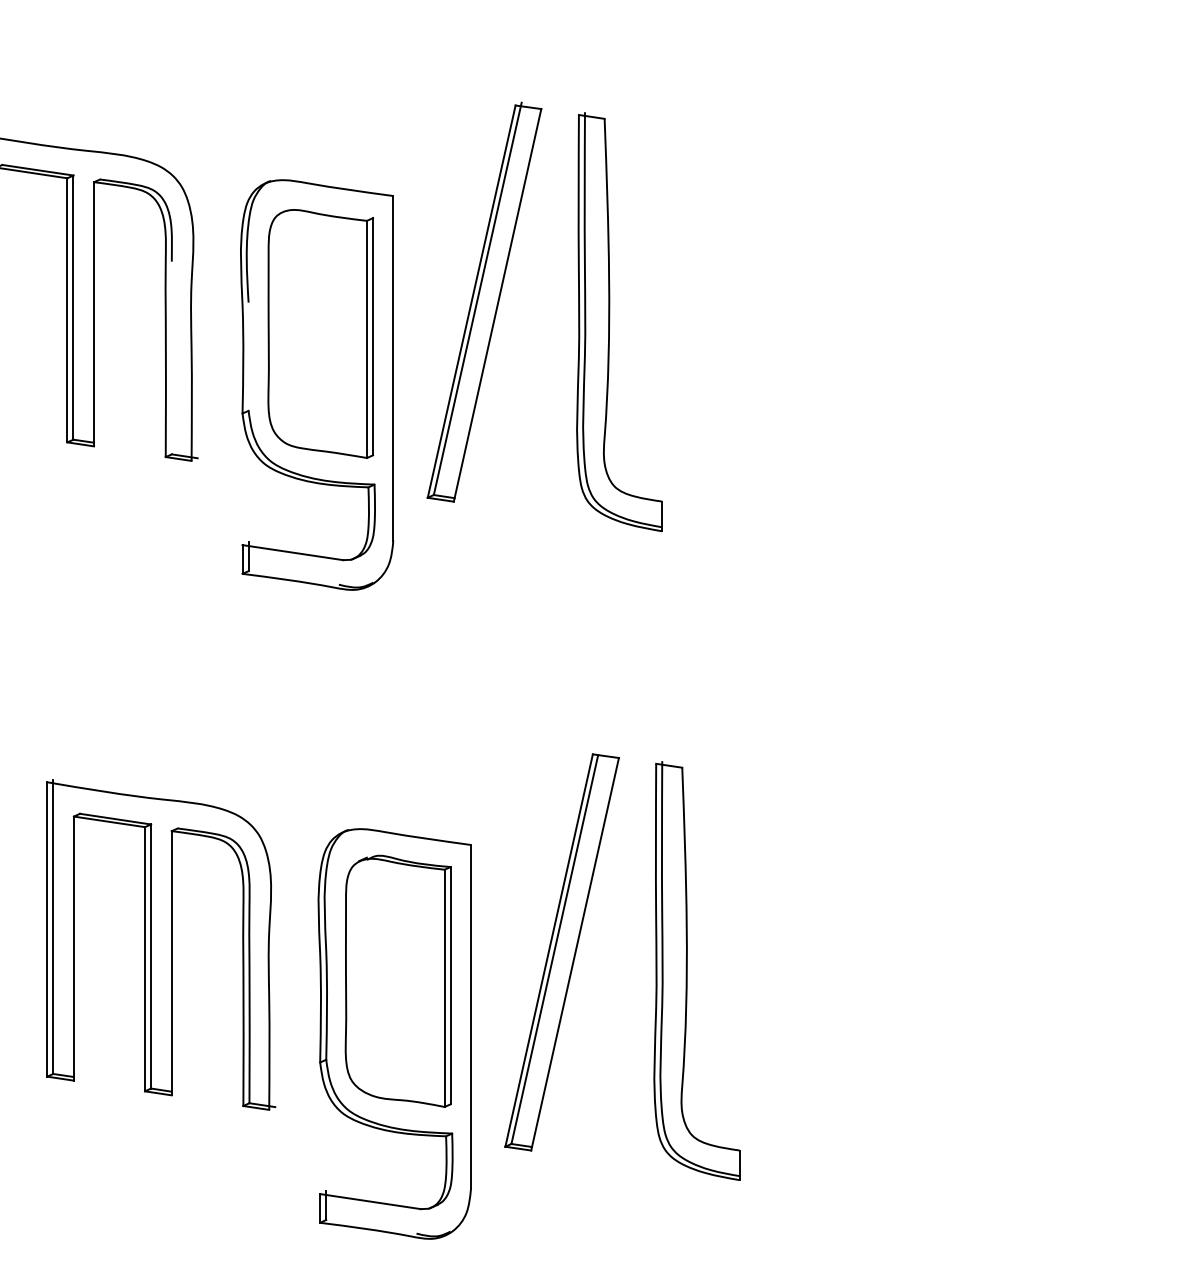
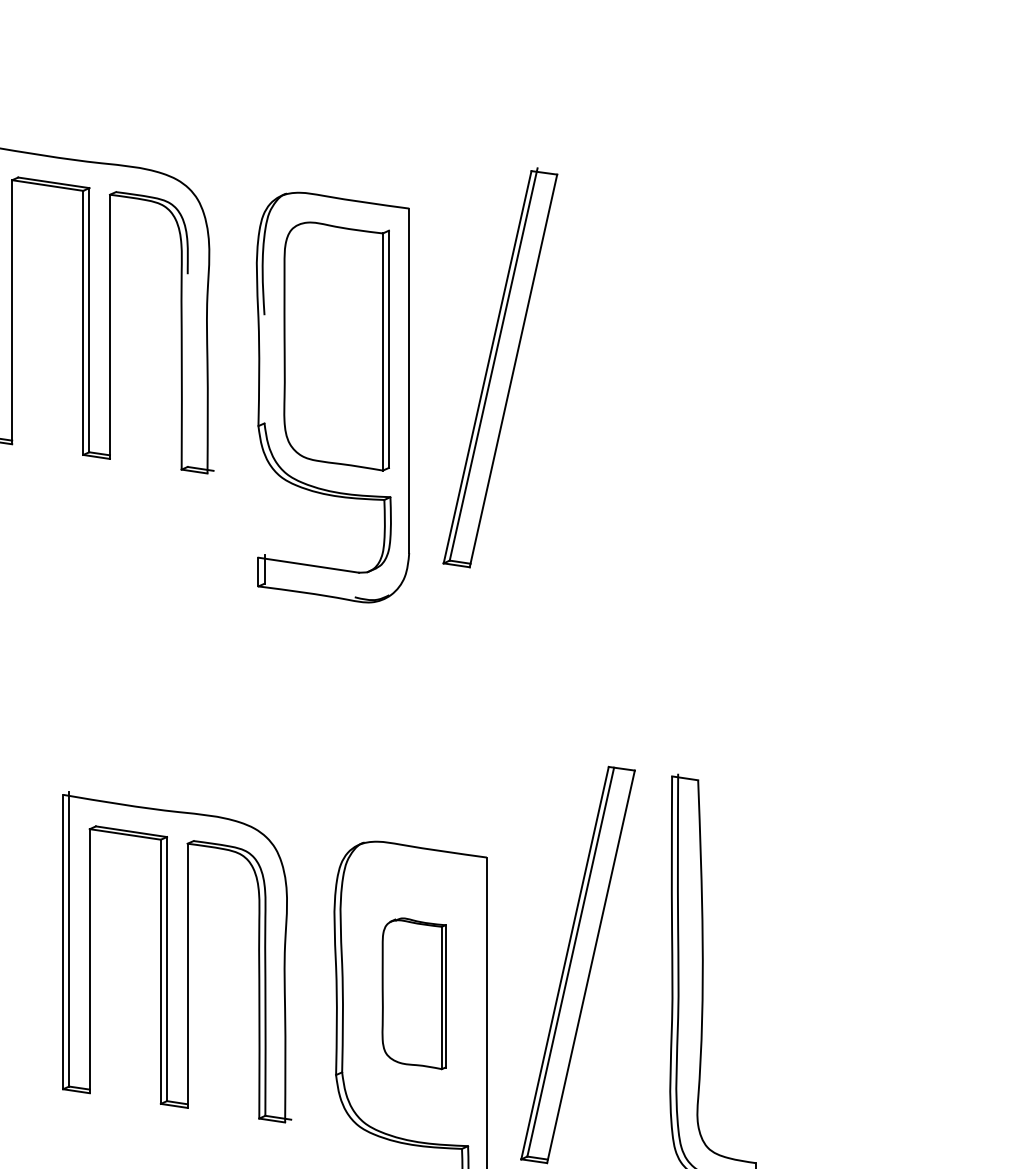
part: (484, 301) -> (500, 367), moved
part: (610, 320) -> (626, 333), removed
part: (397, 980) -> (413, 993), size x0.6

